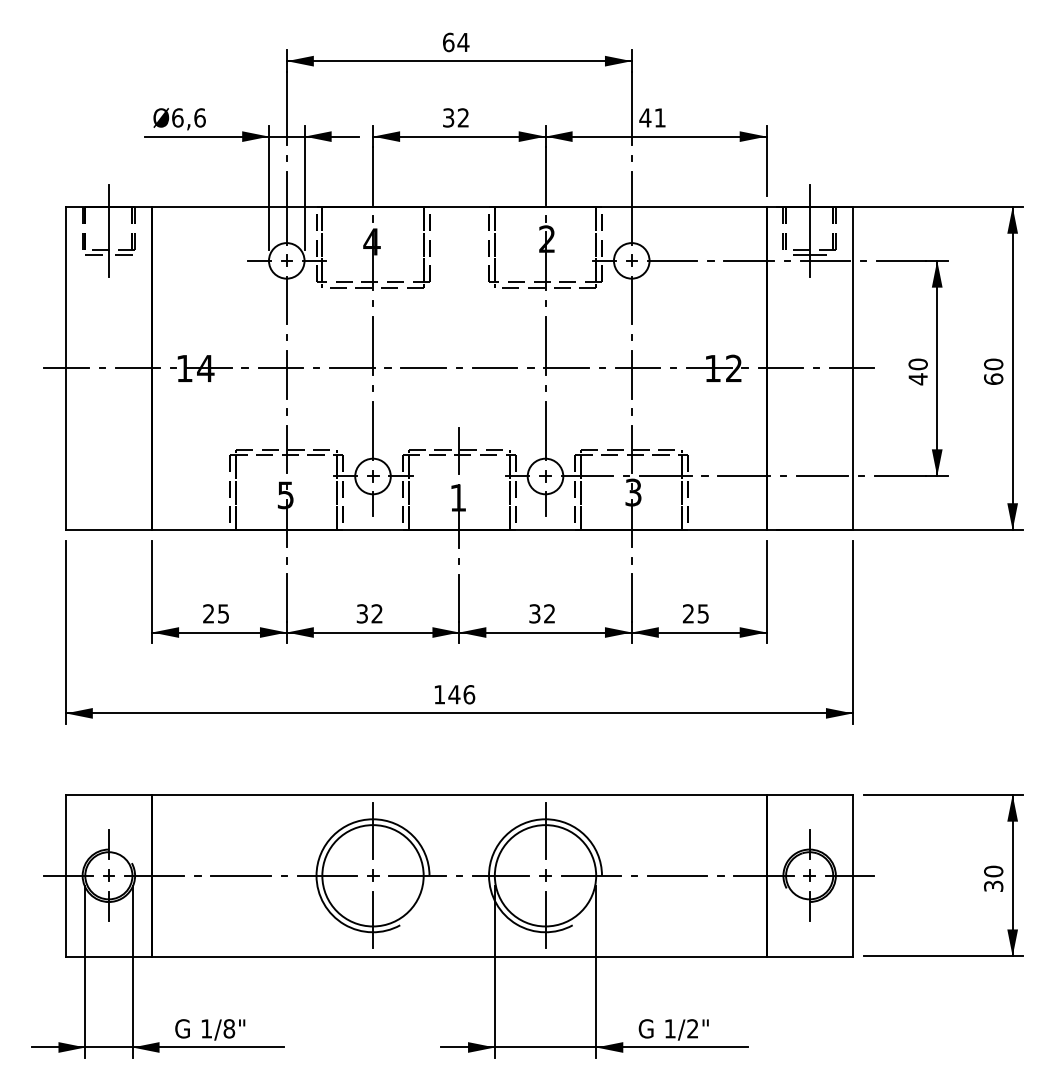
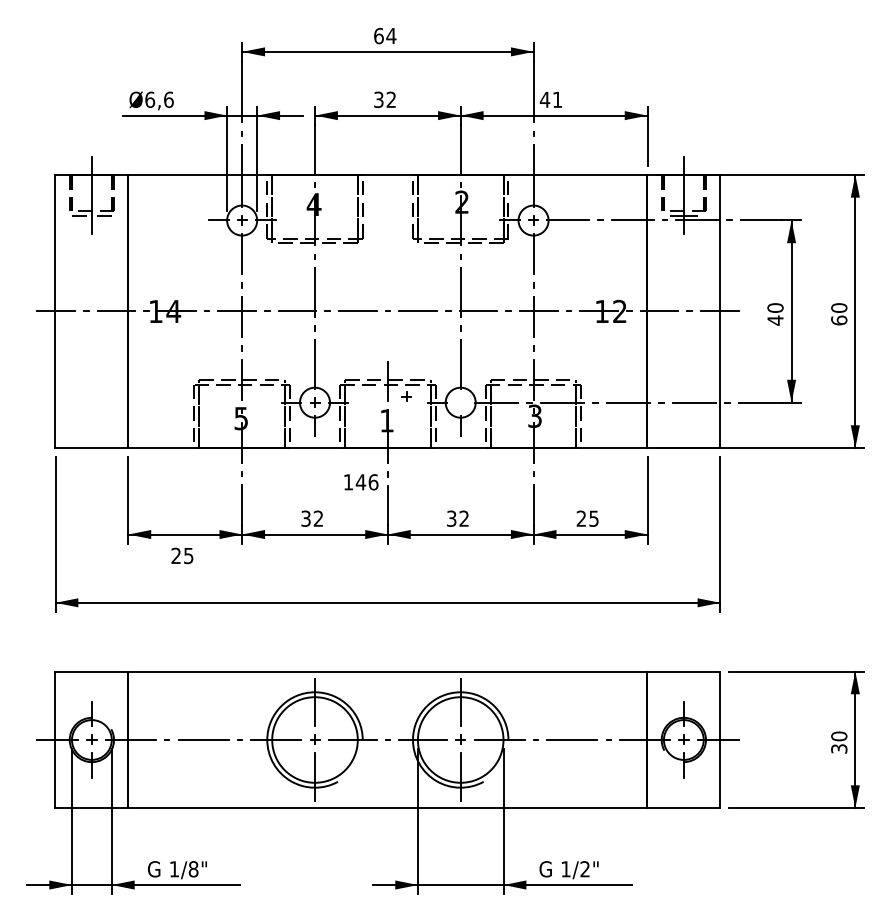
part: (545, 476) -> (406, 396), moved
text: (215, 613) -> (181, 555), moved
text: (454, 694) -> (361, 482), moved

